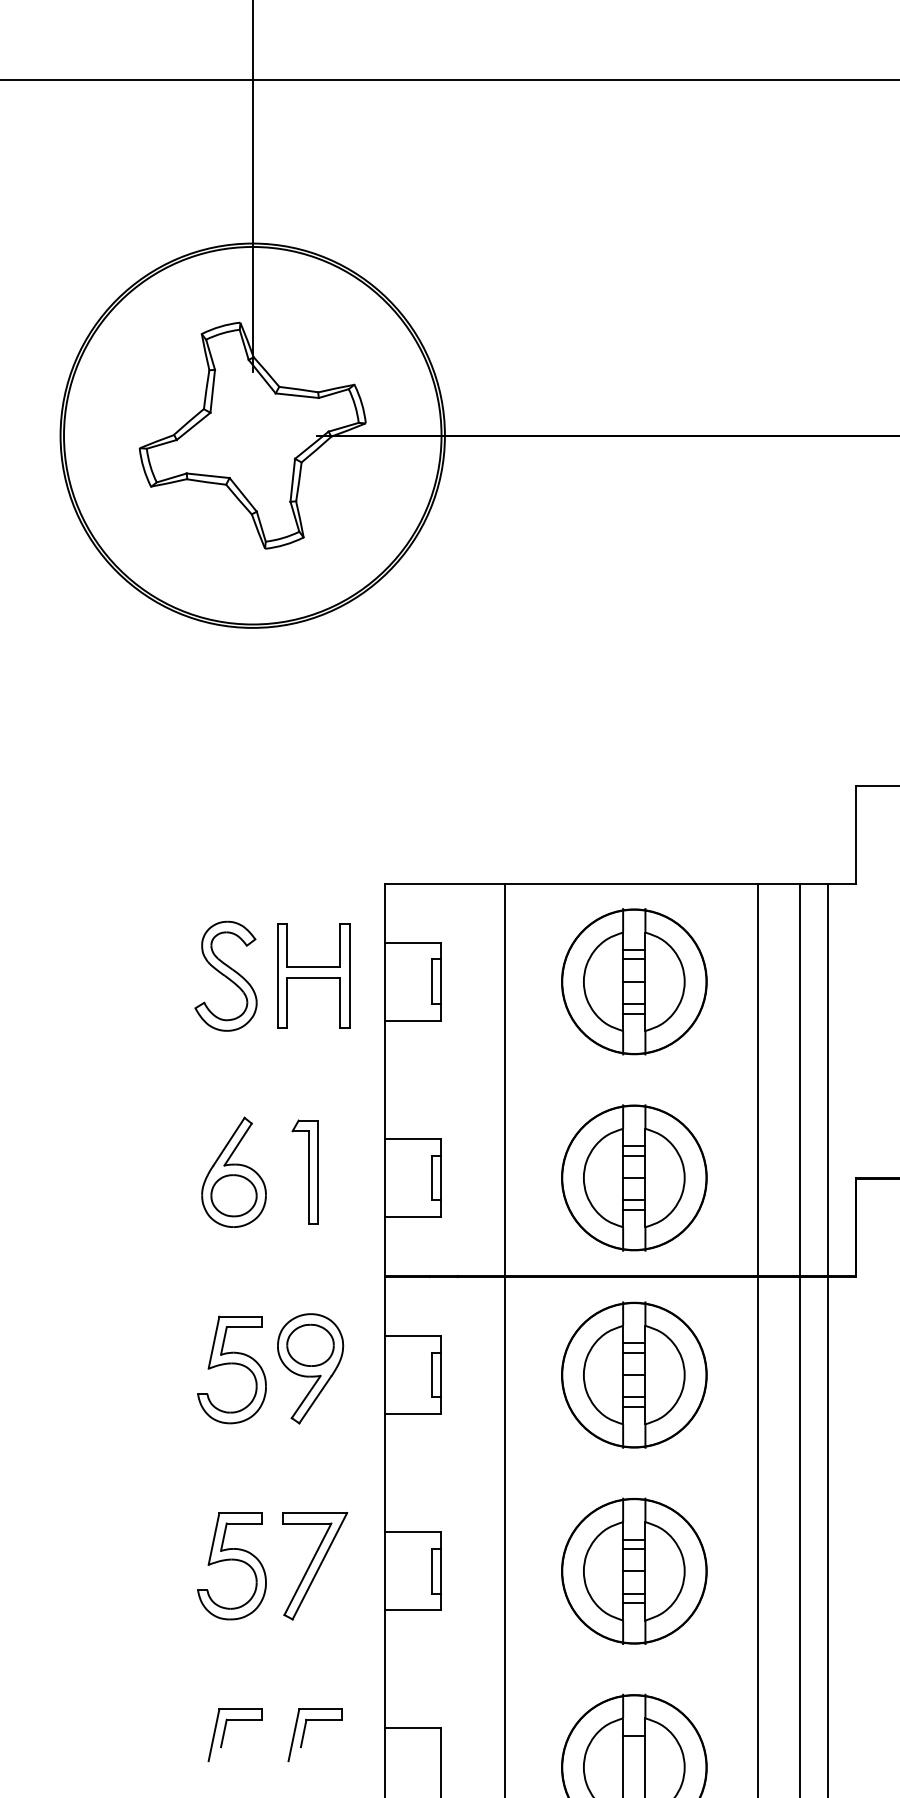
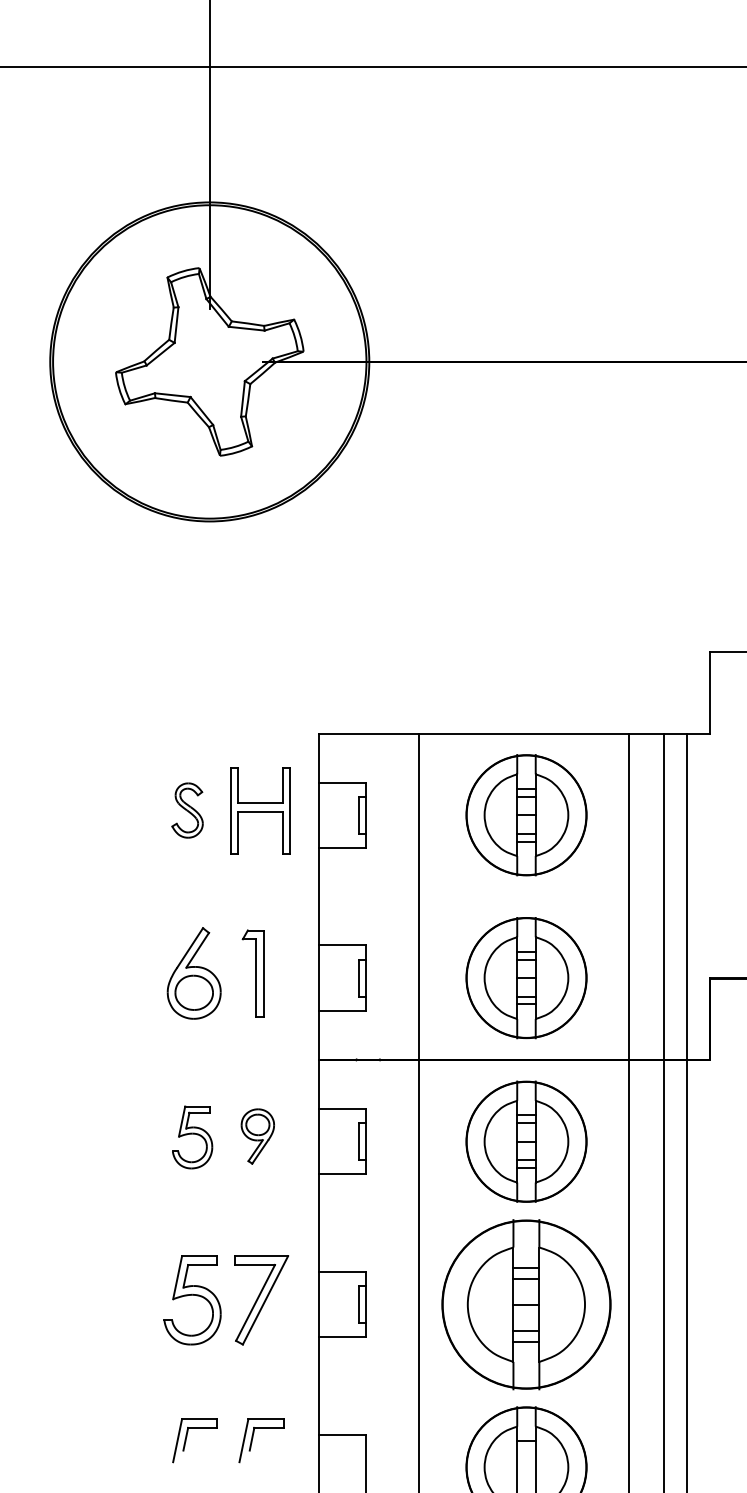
part: (225, 975) -> (187, 810), size x0.6
part: (310, 1368) -> (257, 1136), size x0.6
part: (231, 1369) -> (192, 1137), size x0.7
part: (634, 1570) -> (526, 1303), size x1.4

